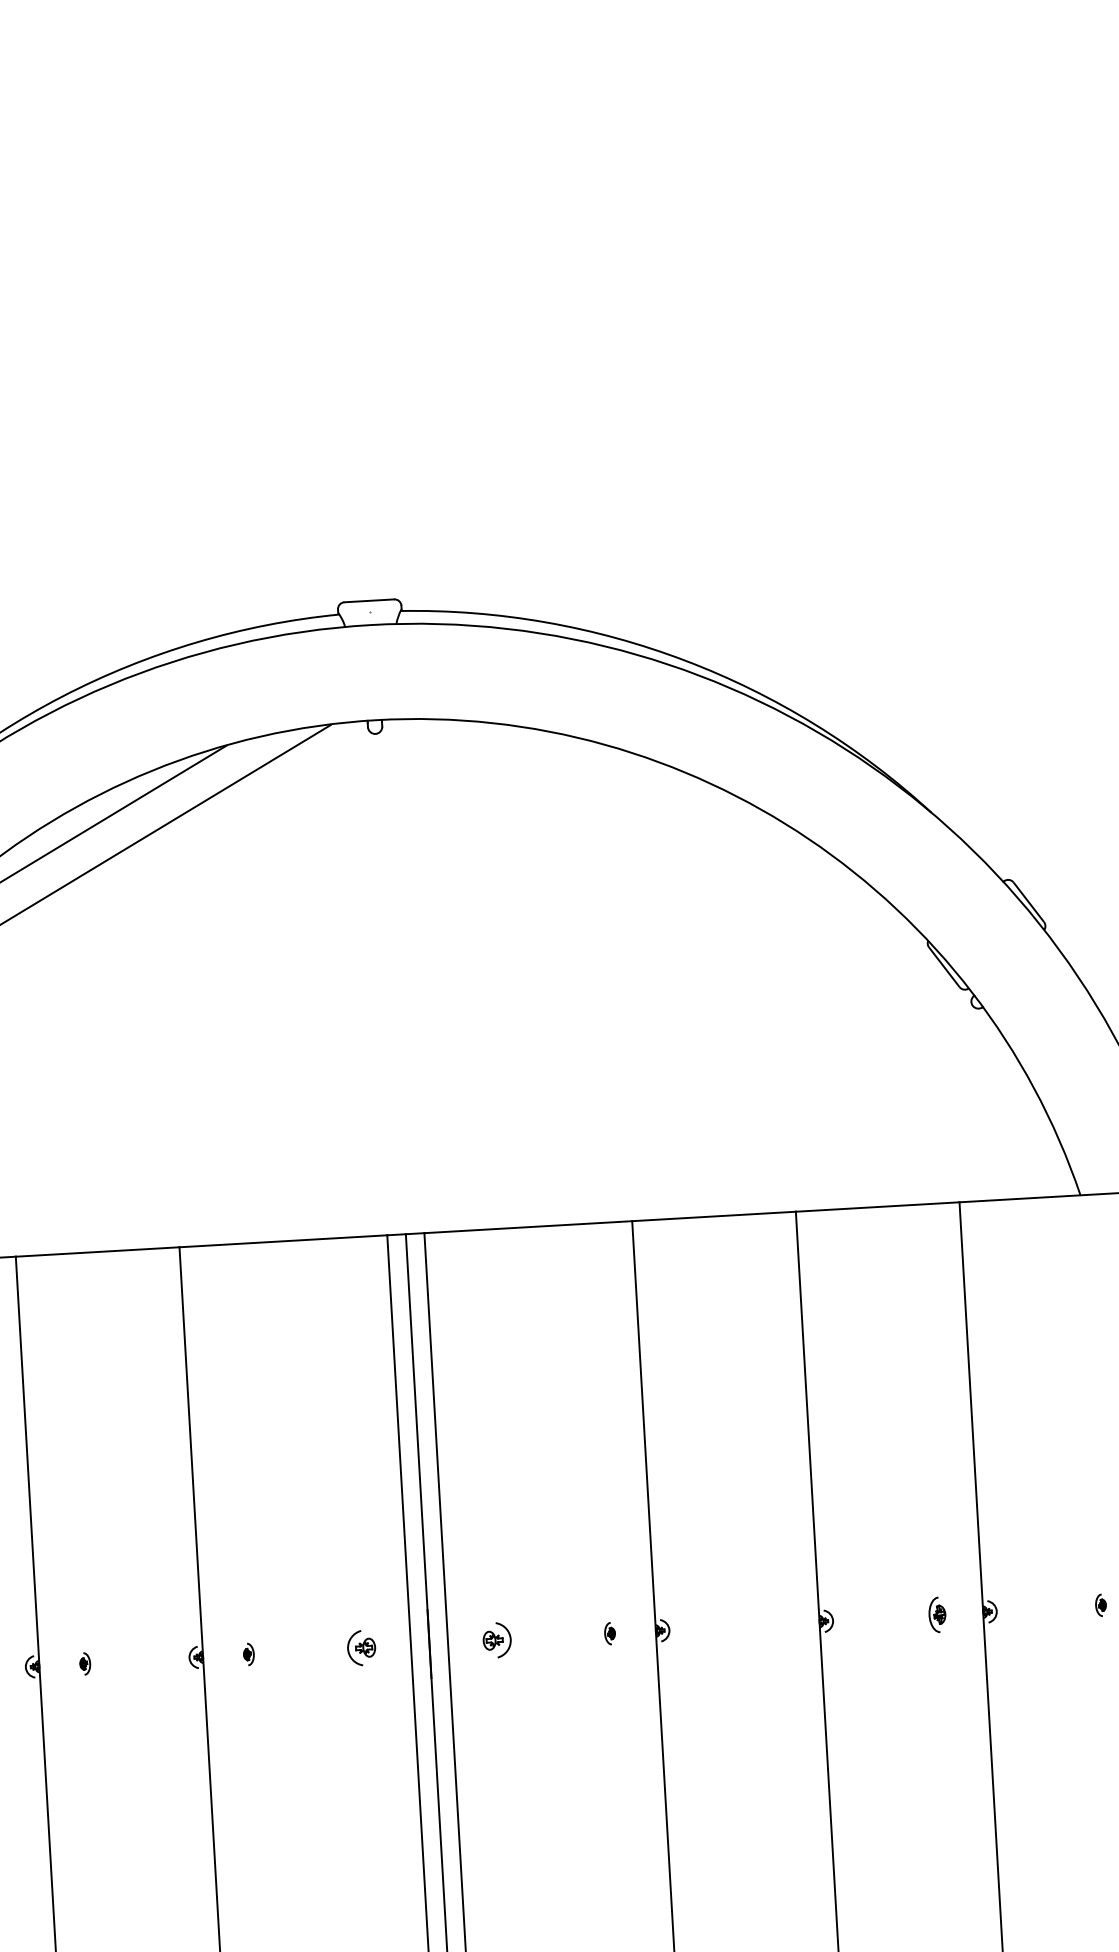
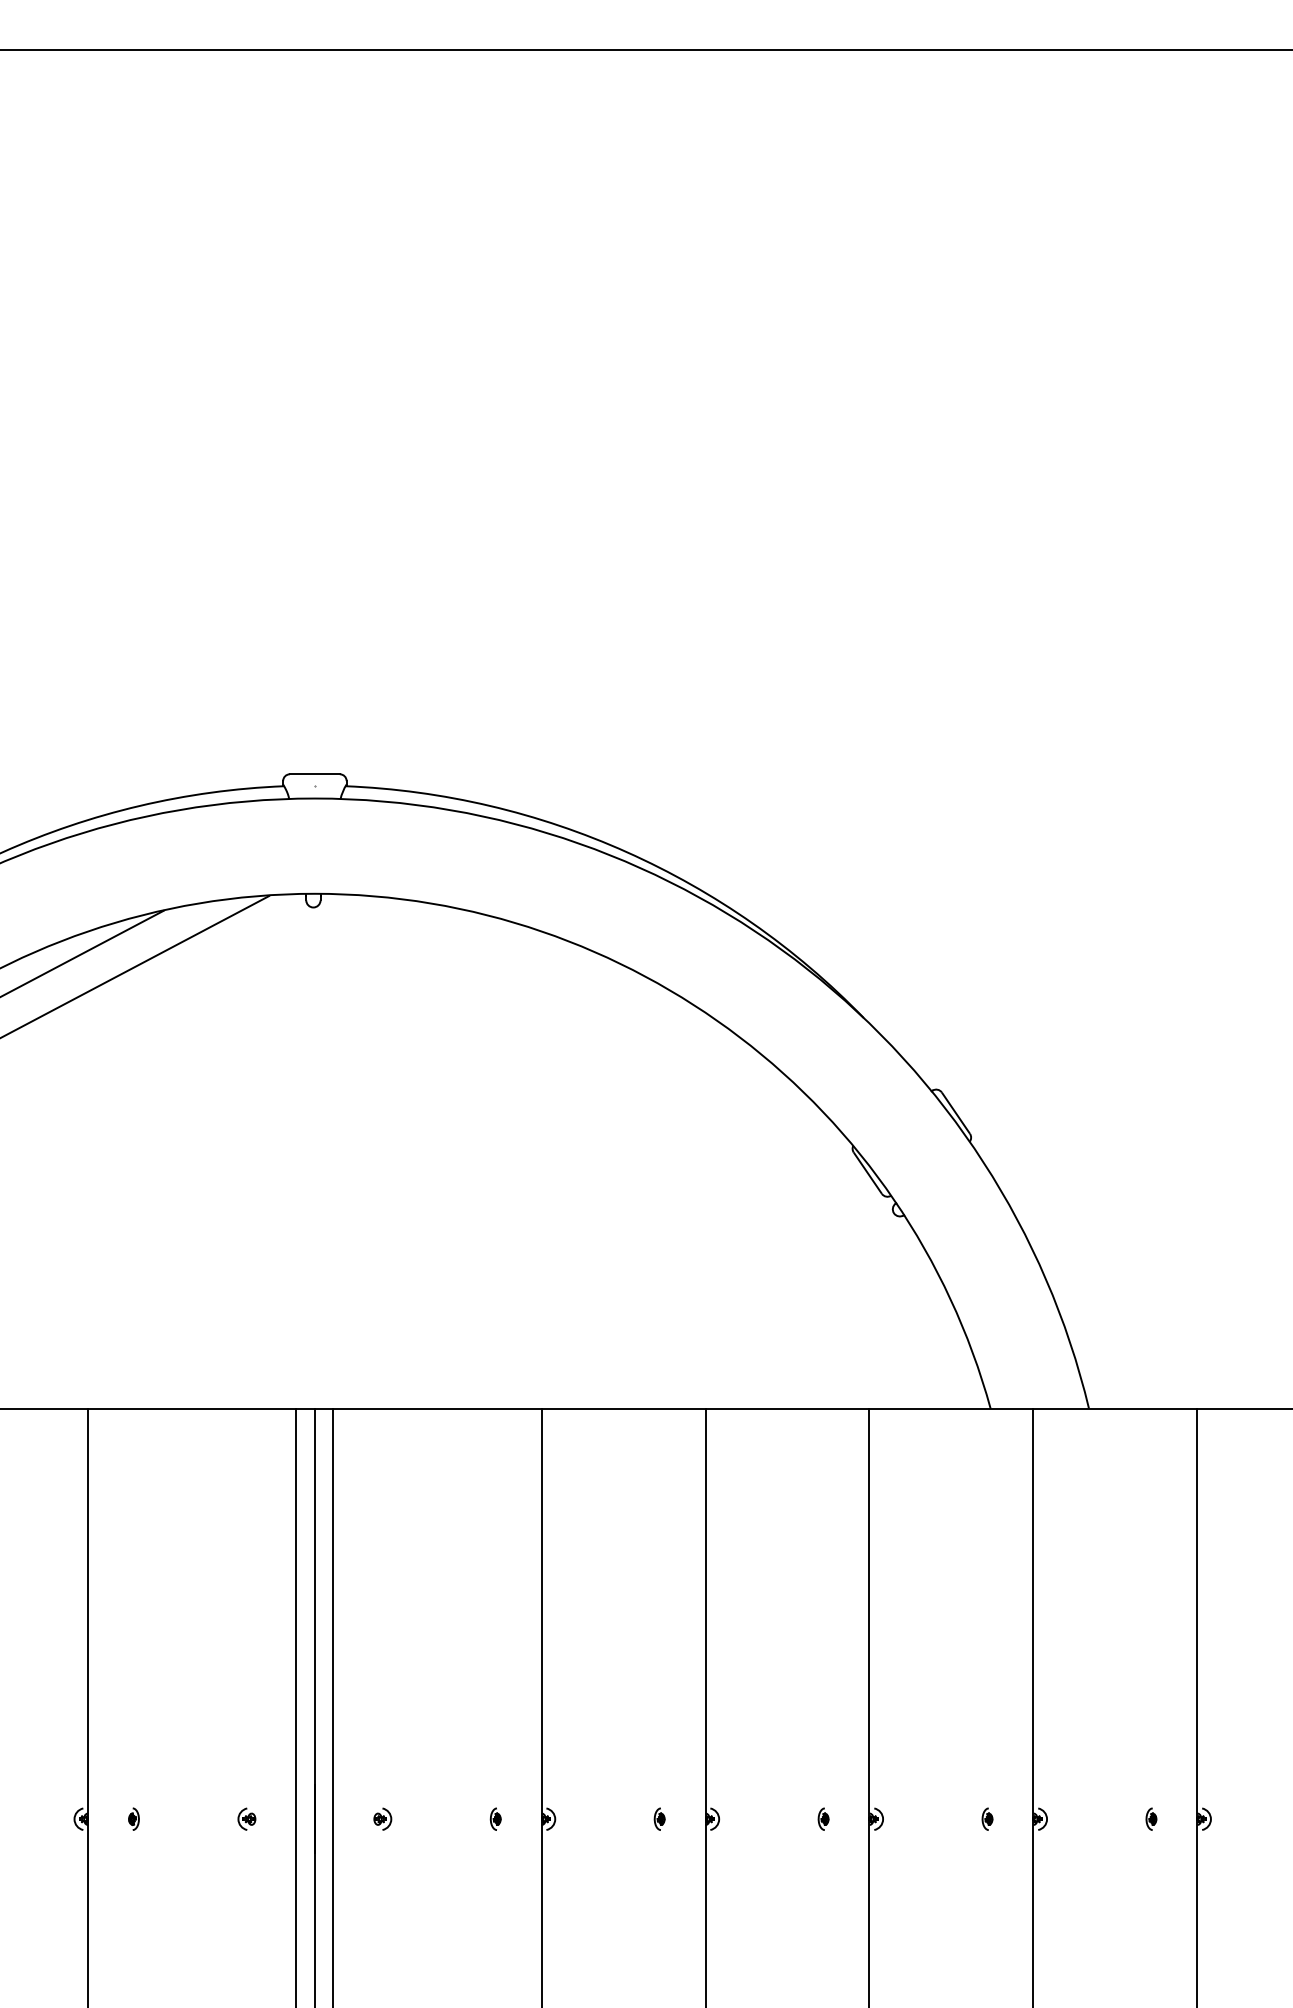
part: (937, 1614) -> (823, 1818), size x0.62
part: (773, 1623) -> (659, 1818), added
part: (496, 1639) -> (382, 1818), size x0.62
part: (361, 1647) -> (246, 1818), size x0.62

